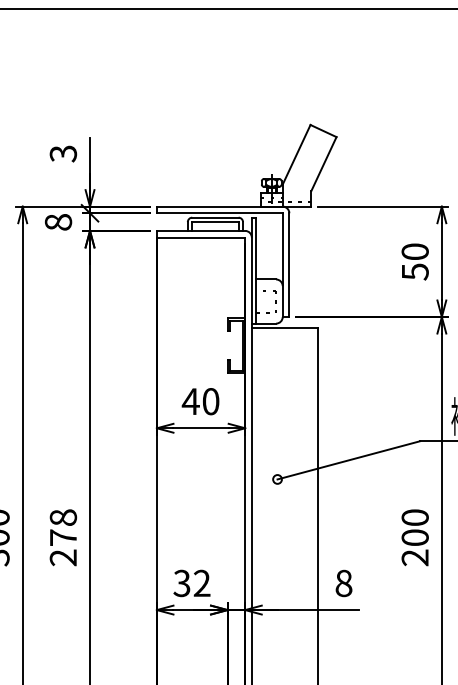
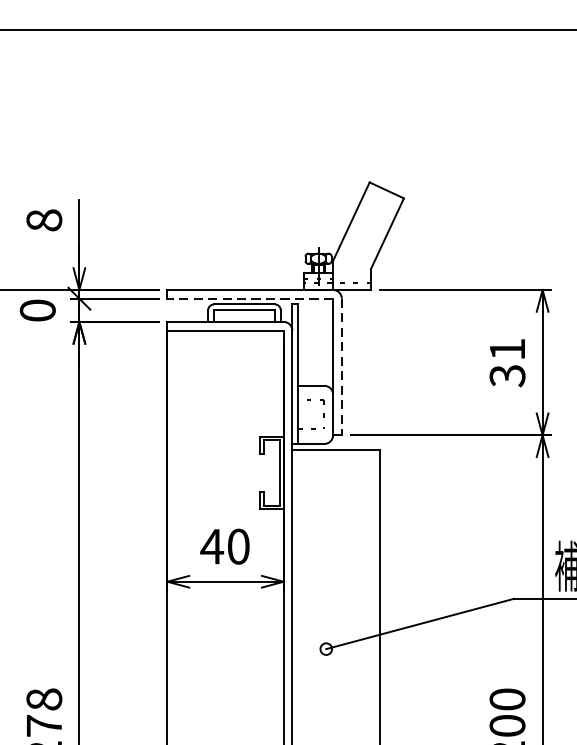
text: (62, 153) -> (43, 219), 3 -> 8
line: (219, 213) -> (249, 298), solid -> dashed
text: (58, 222) -> (37, 310), 8 -> 0
text: (414, 261) -> (506, 362), 50 -> 31
line: (289, 265) -> (342, 367), solid -> dashed

